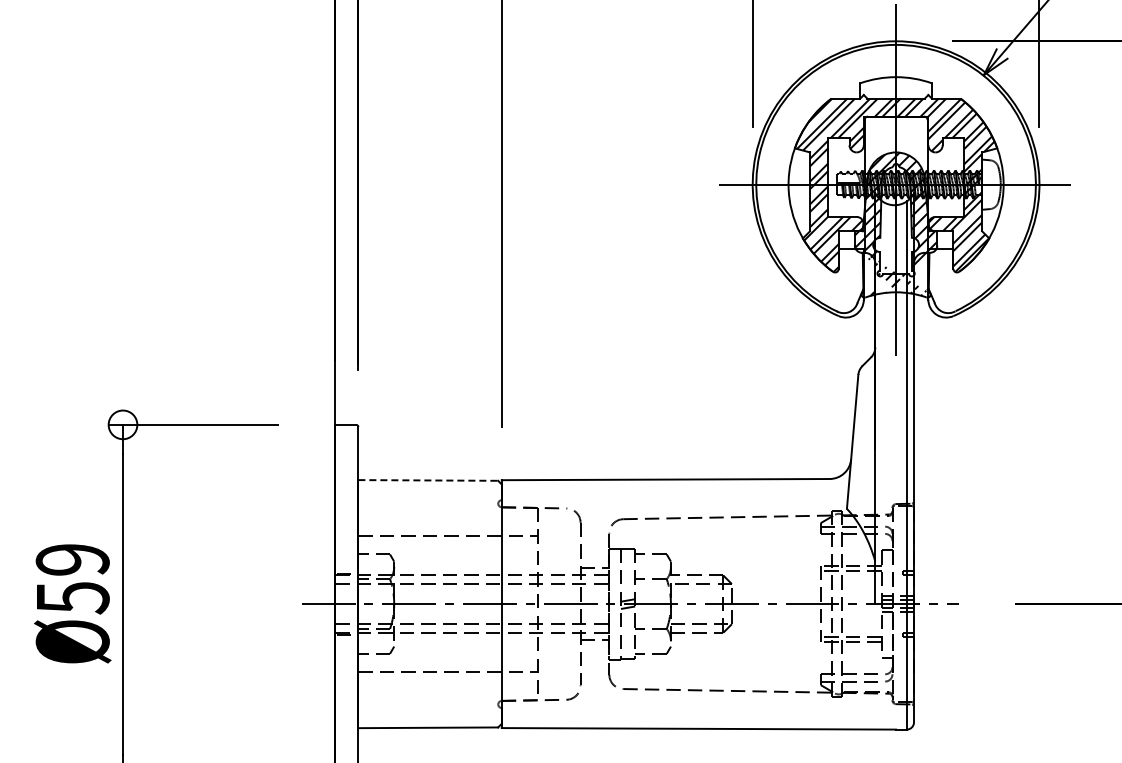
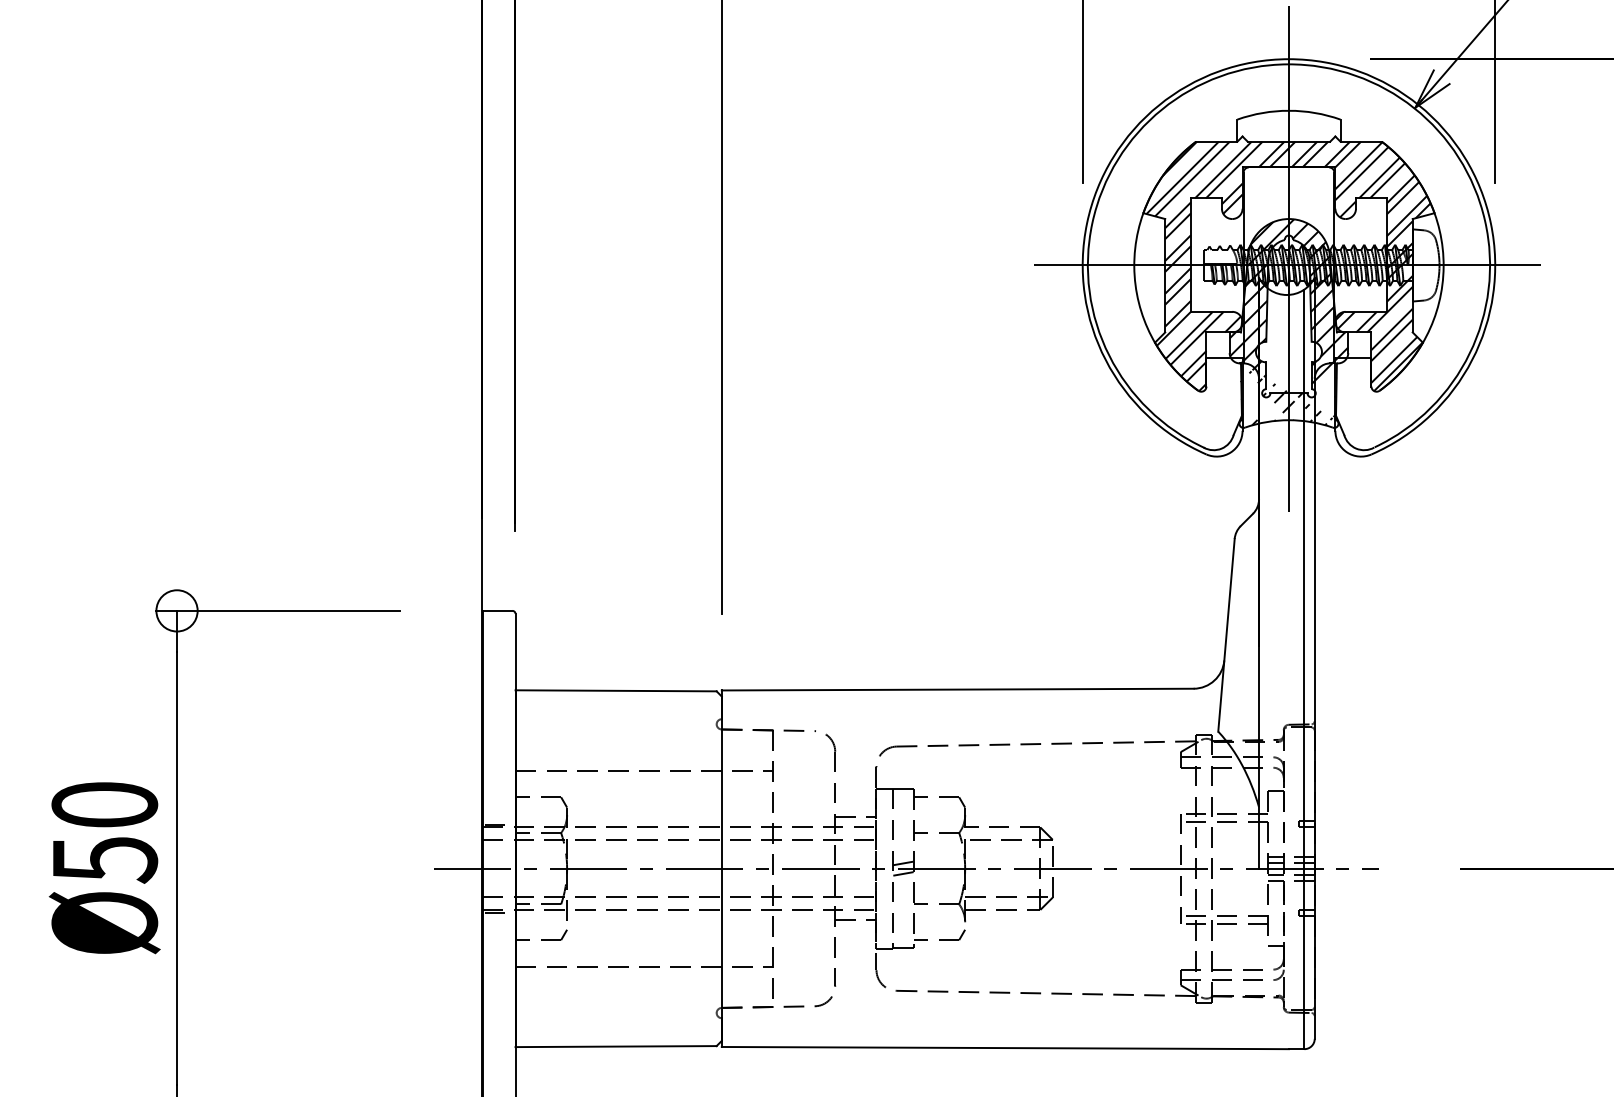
line: (428, 480) -> (616, 690), dashed -> solid
text: (72, 559) -> (104, 804), Ø59 -> Ø50

